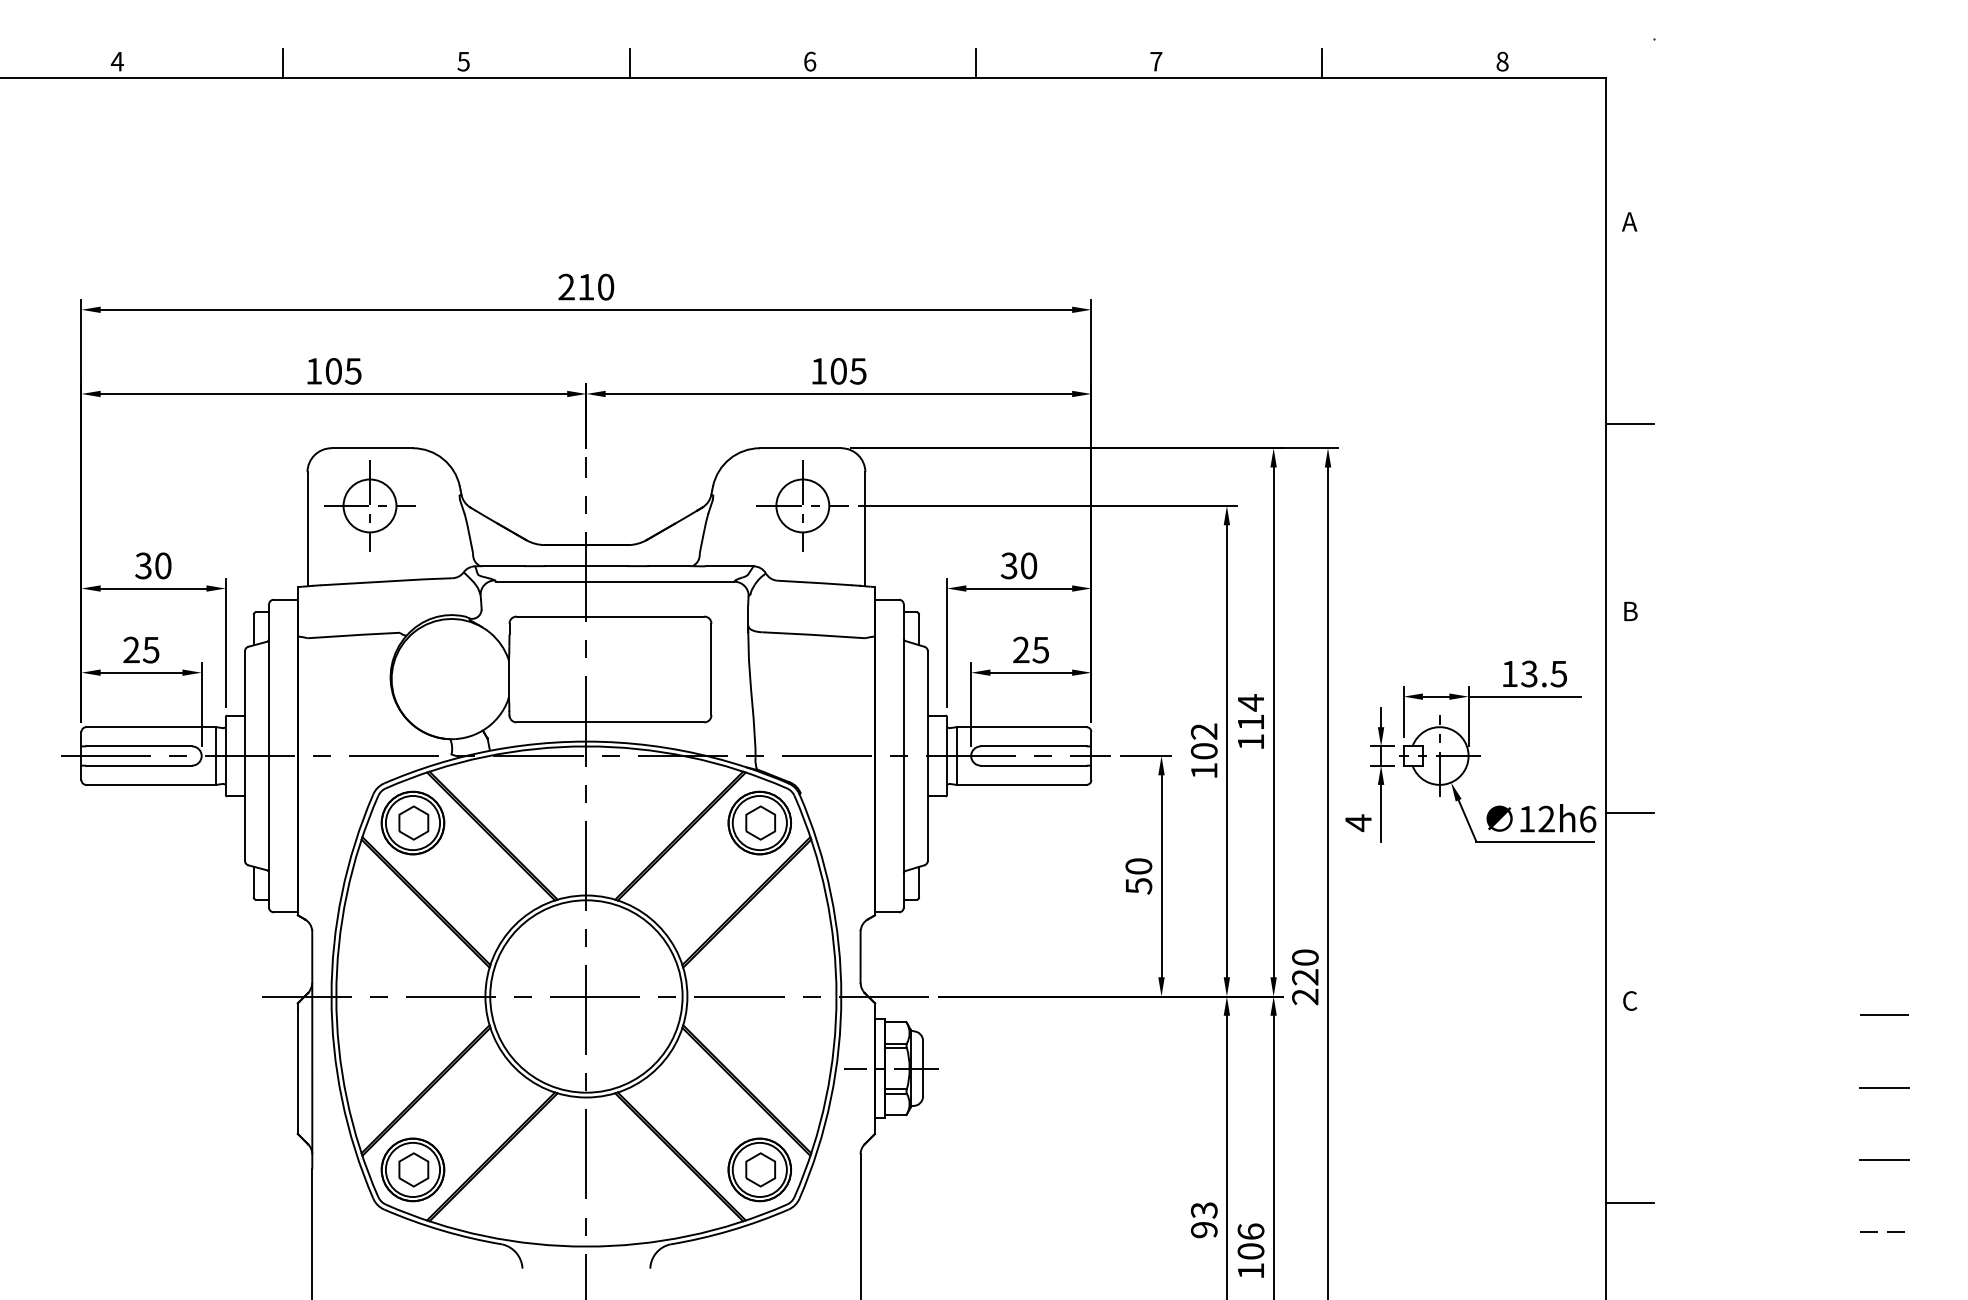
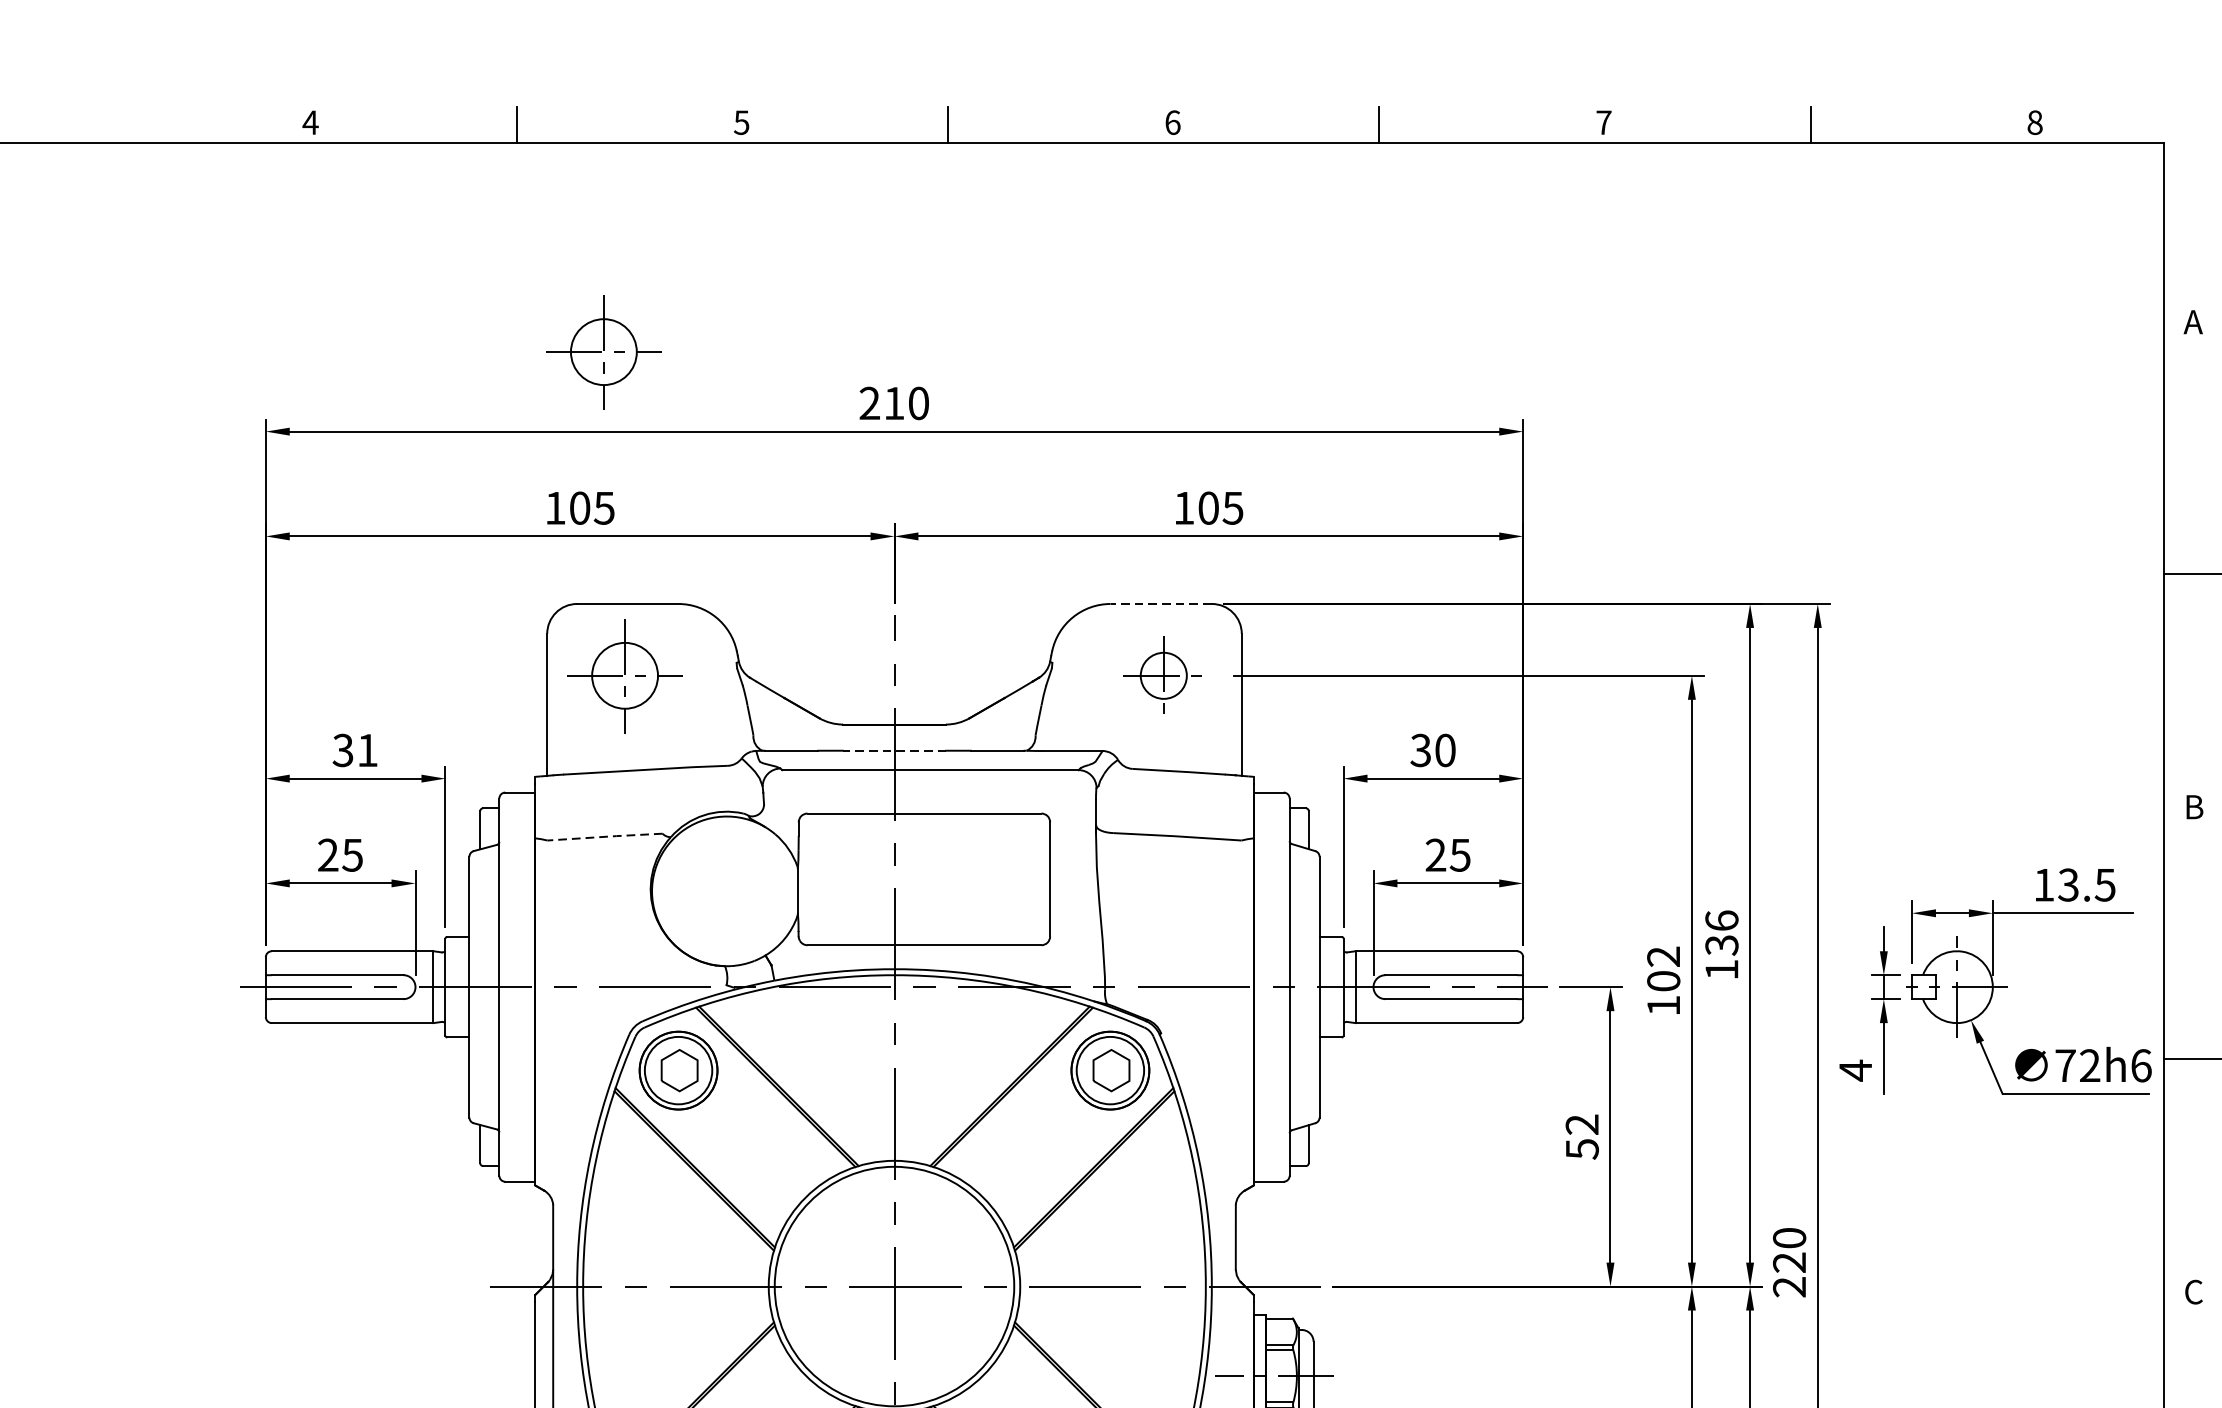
part: (352, 245) -> (603, 351), added
line: (800, 448) -> (1161, 604), solid -> dashed
part: (802, 505) -> (1163, 675), size x0.7
text: (163, 565) -> (367, 749), 30 -> 31
line: (586, 566) -> (894, 751), solid -> dashed
line: (354, 635) -> (605, 837), solid -> dashed
text: (1250, 712) -> (1721, 932), 114 -> 136
text: (1527, 819) -> (2066, 1066), 12h6 -> 72h6
text: (1138, 866) -> (1581, 1124), 50 -> 52

